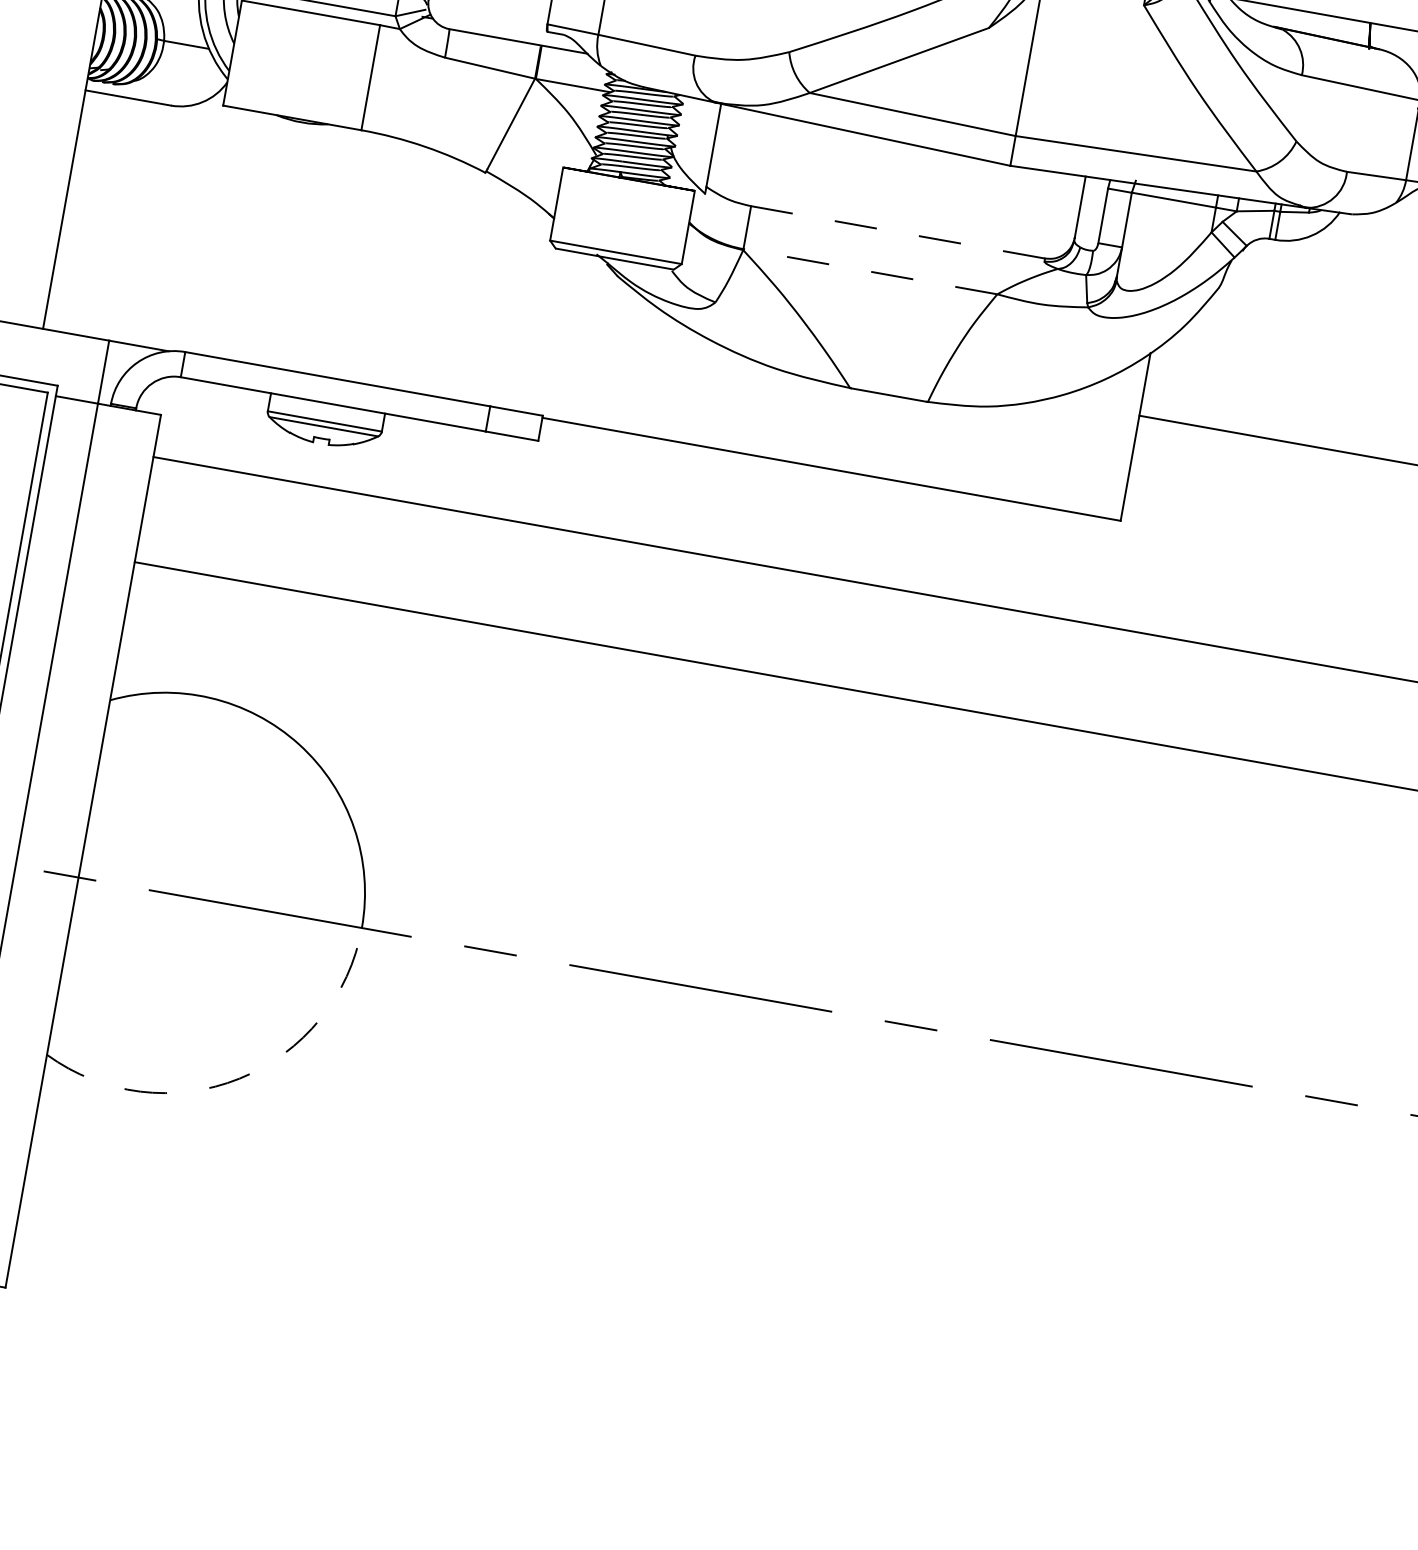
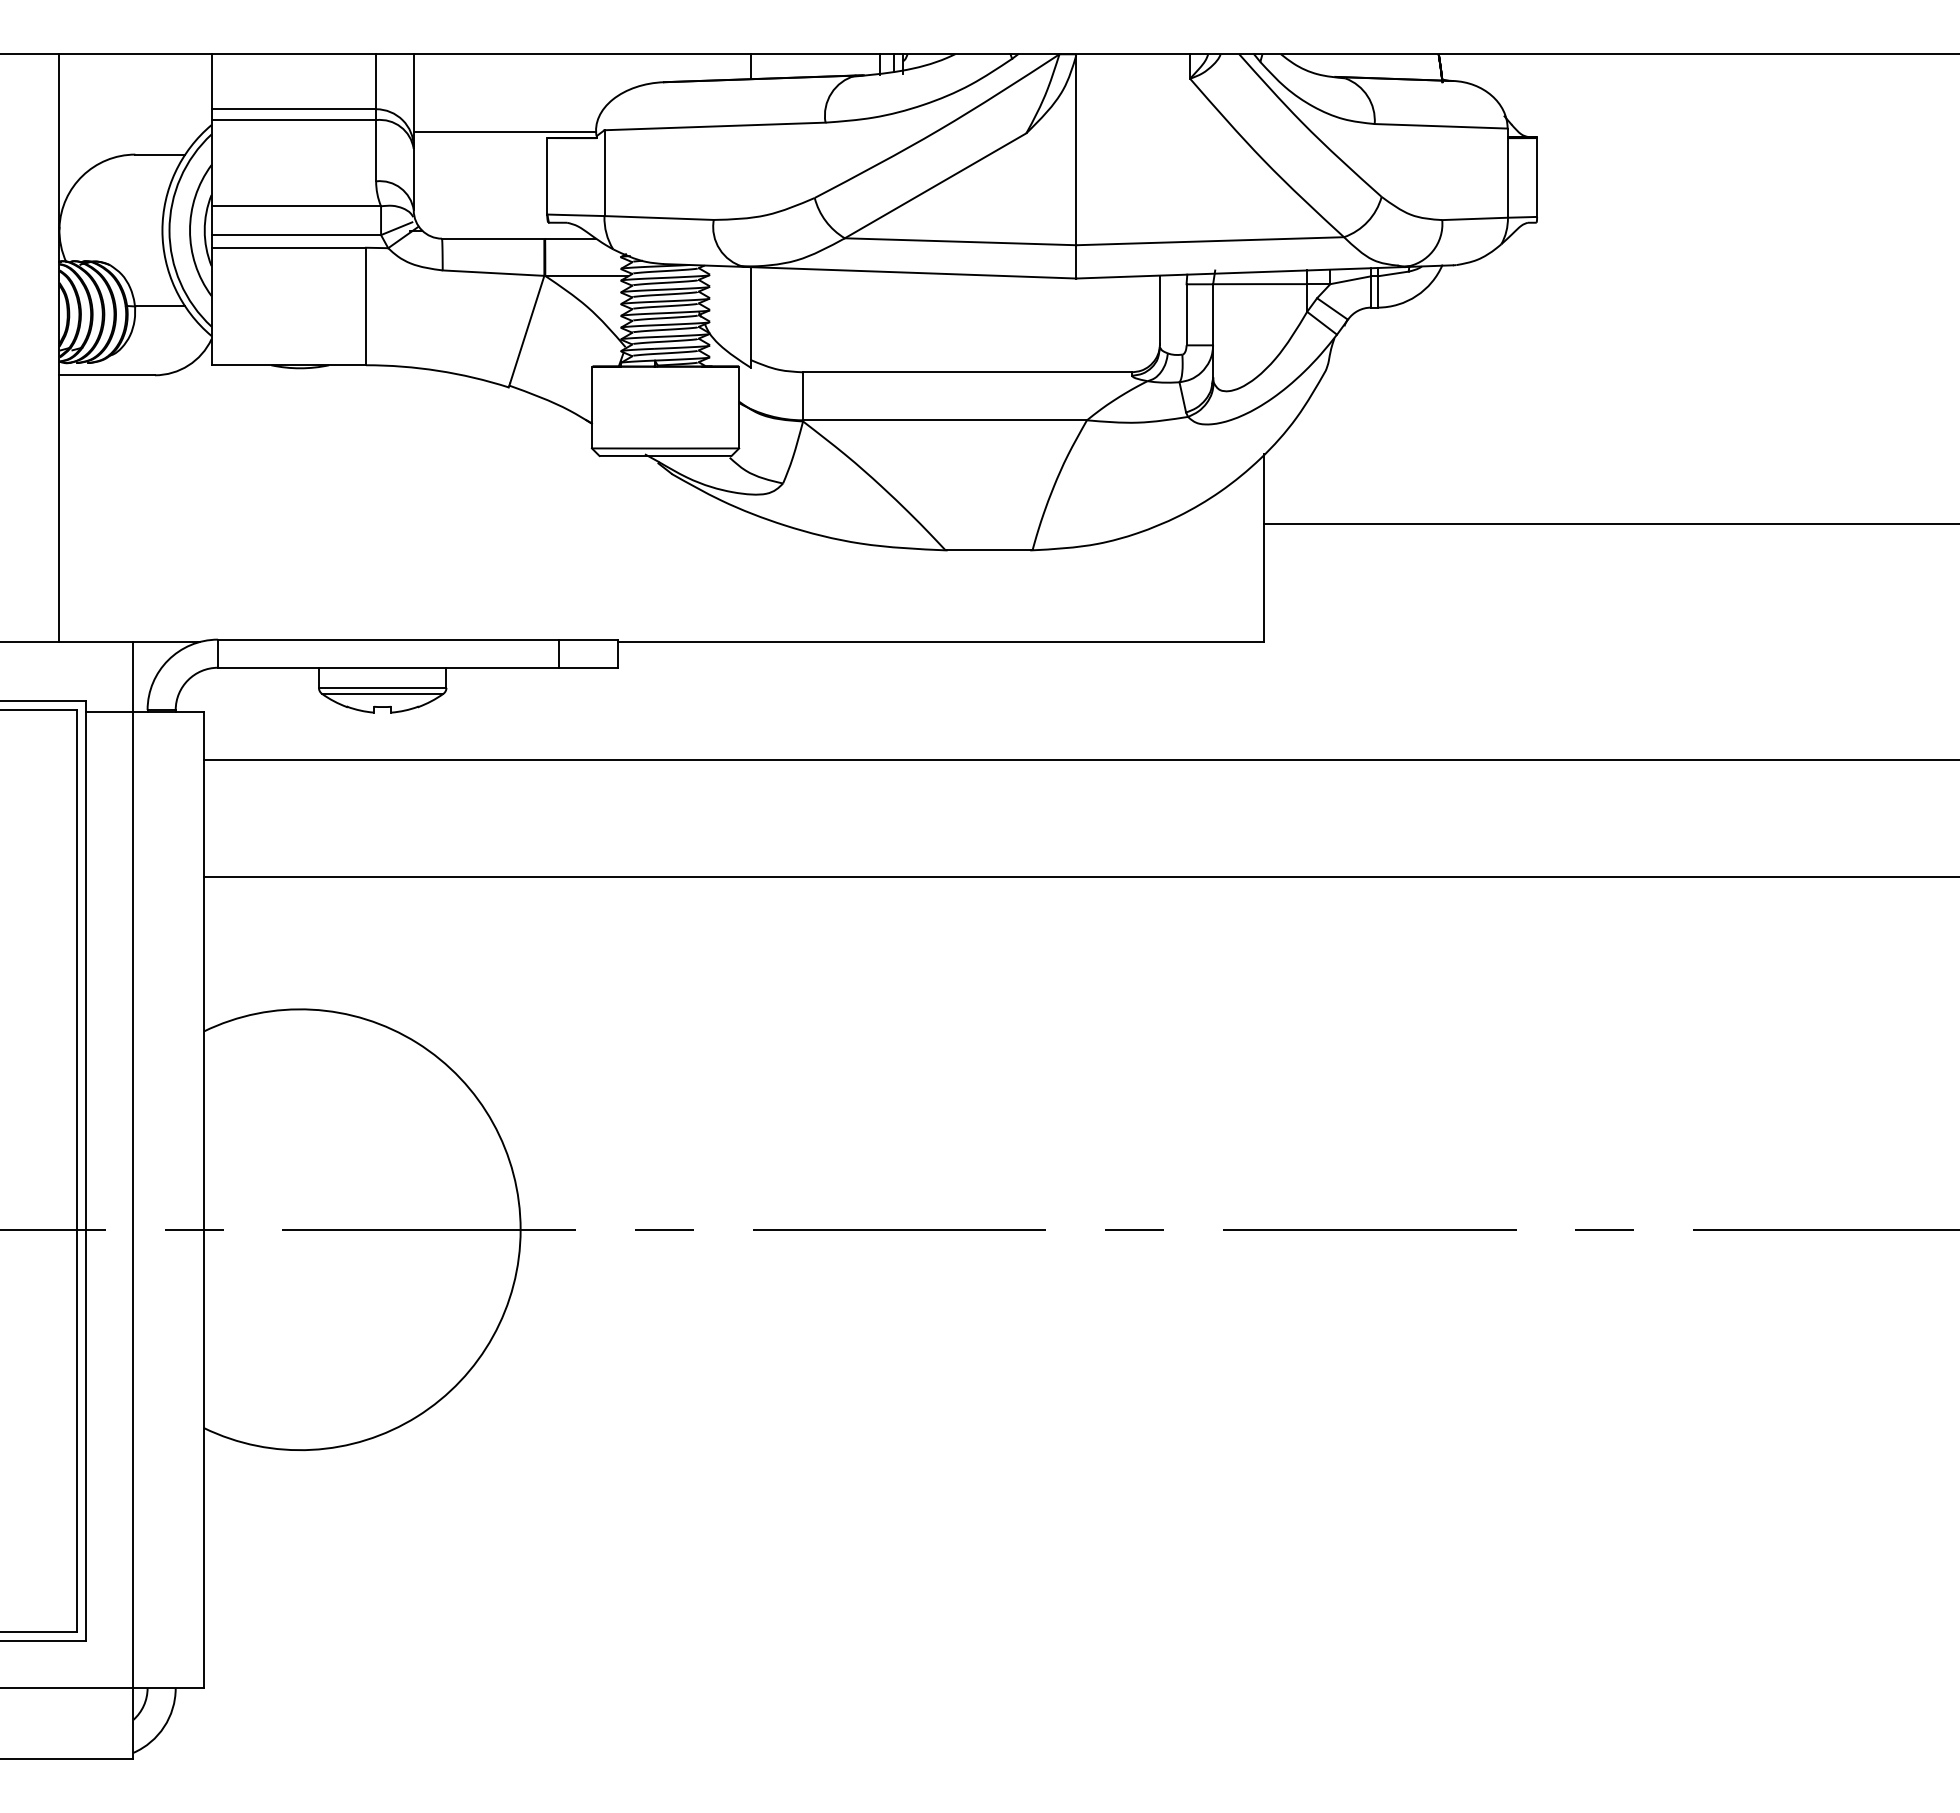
line: (897, 232) -> (966, 372), dashed -> solid
line: (870, 271) -> (945, 420), dashed -> solid
arc: (239, 1078) -> (417, 1416), dashed -> solid

